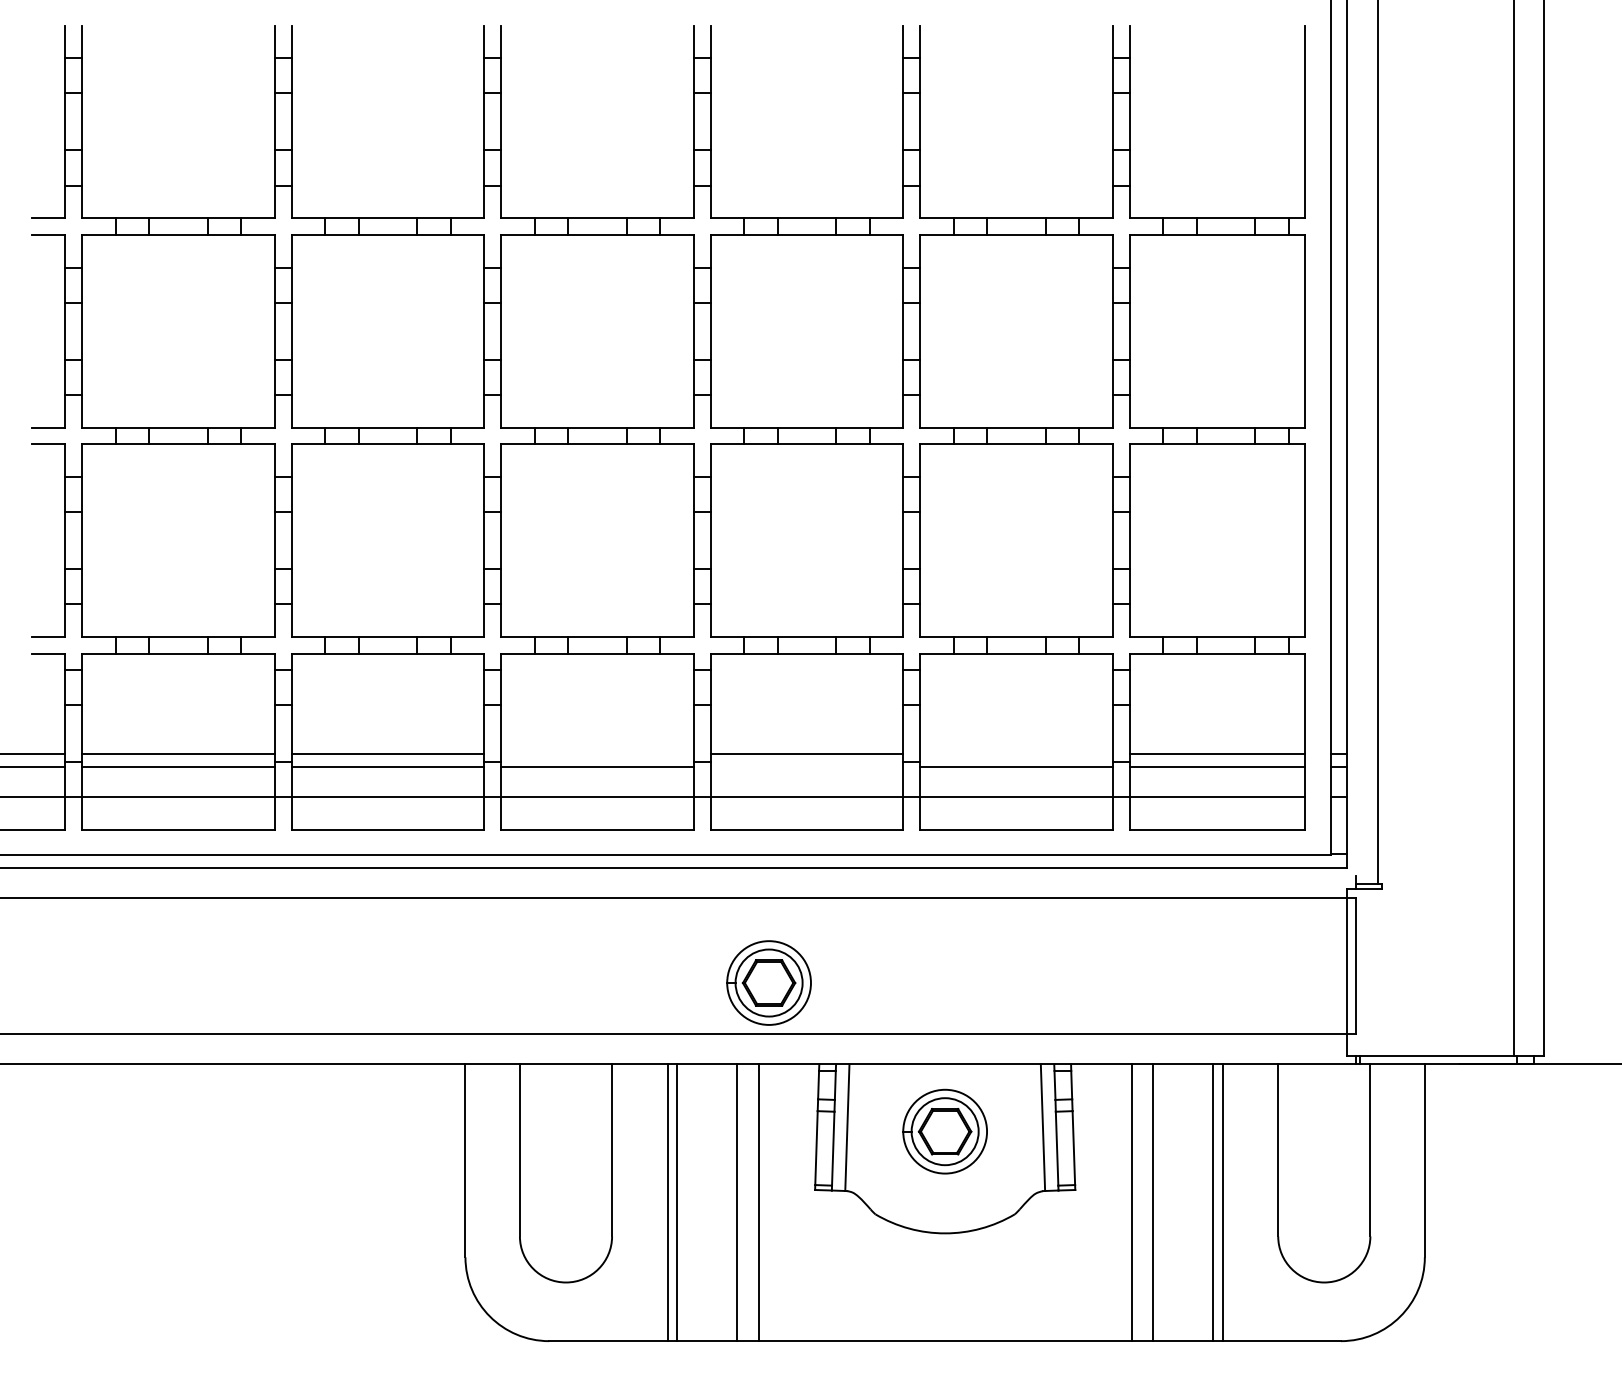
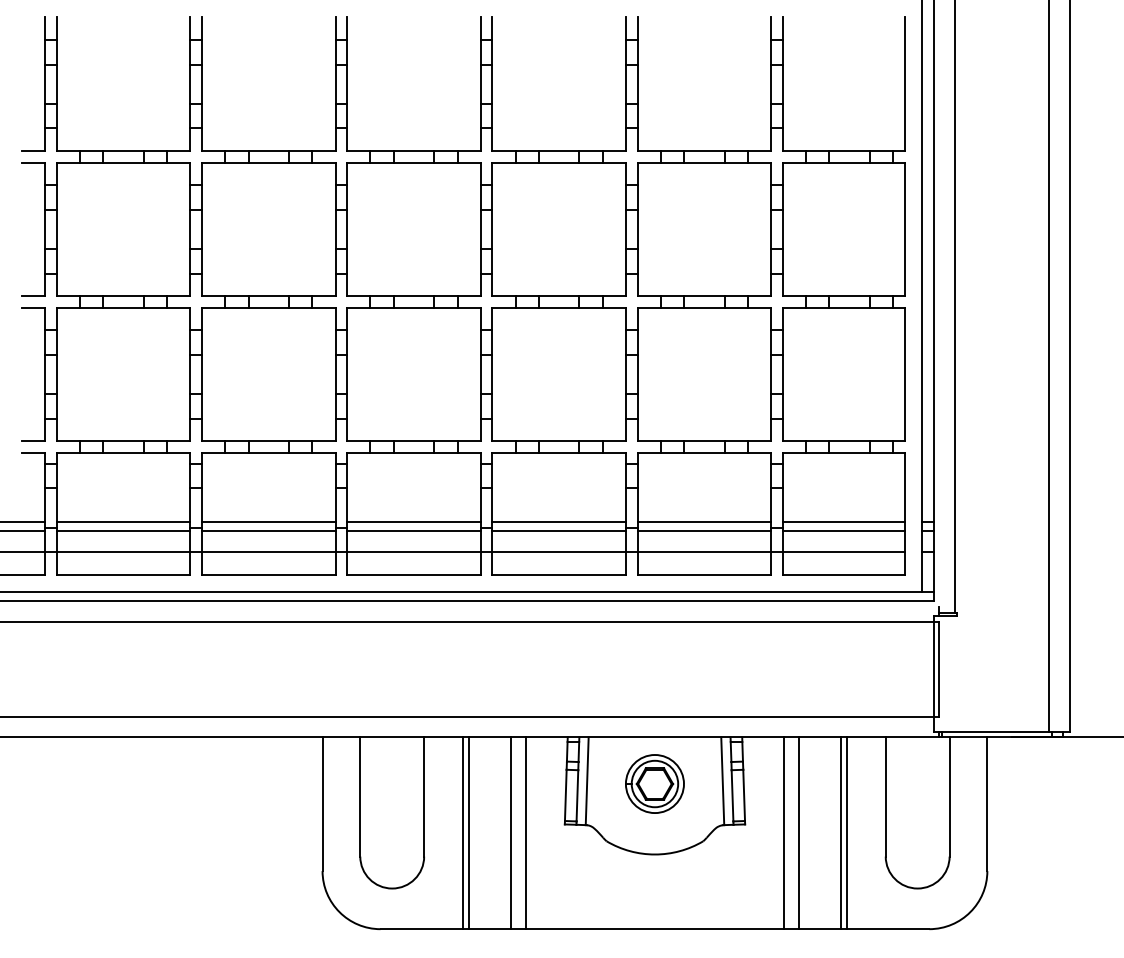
line: (596, 754) -> (413, 522), added
line: (1016, 754) -> (704, 522), added
line: (805, 767) -> (558, 531), added
part: (768, 982) -> (532, 680), removed

